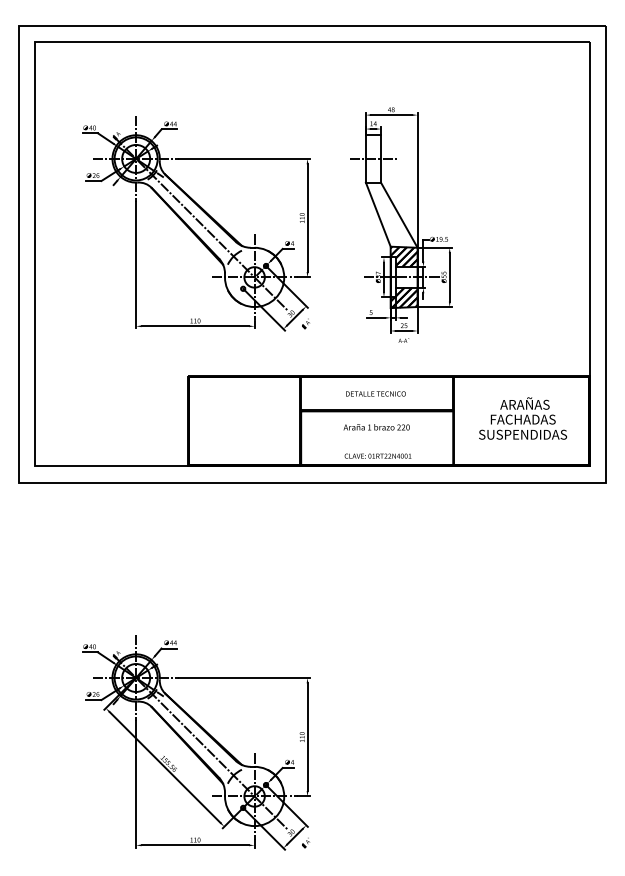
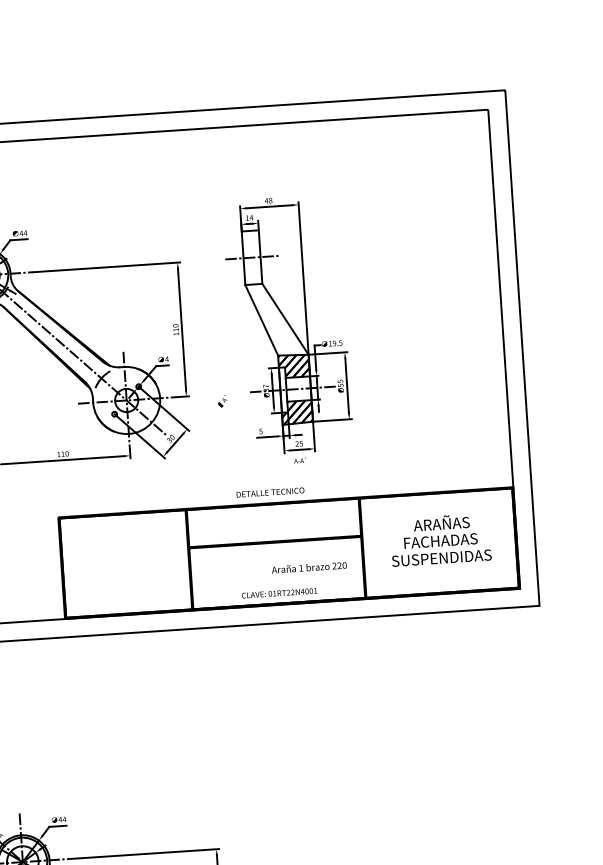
part: (305, 323) -> (221, 401), moved
text: (375, 393) -> (269, 492), moved
text: (376, 427) -> (309, 567), moved

